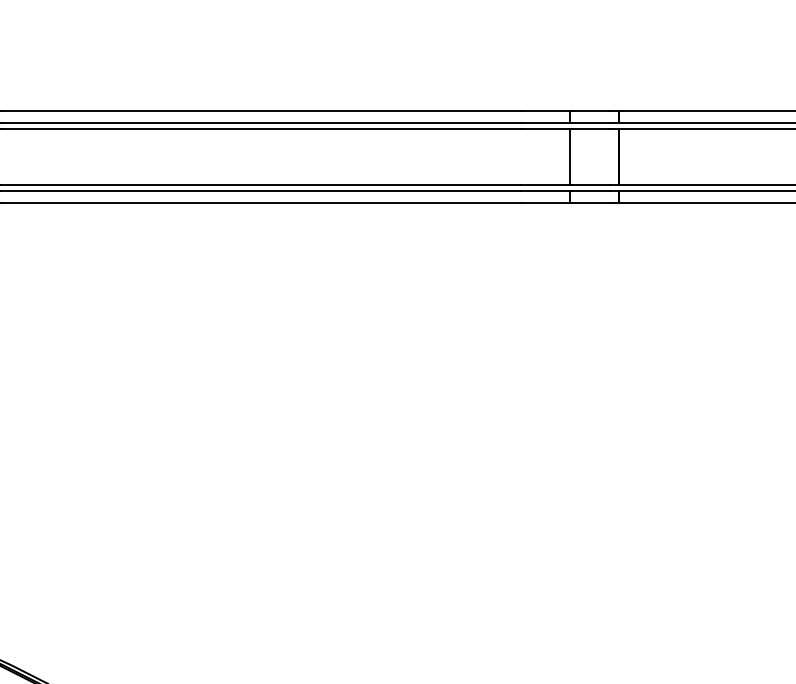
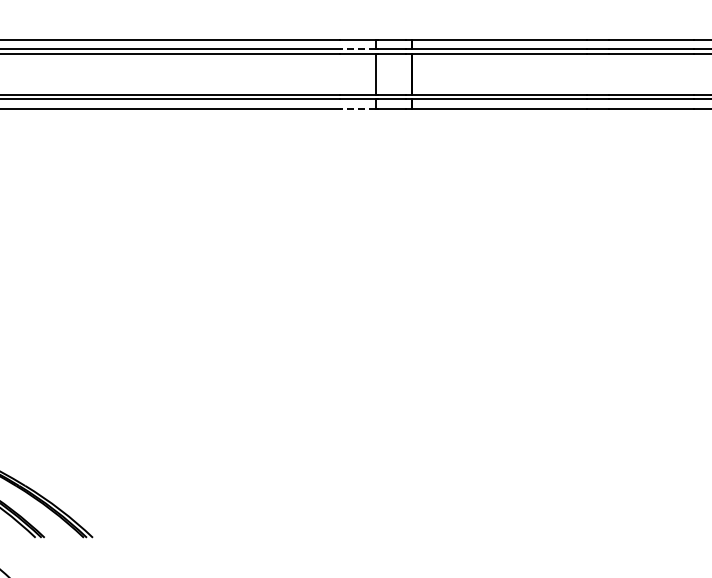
line: (544, 123) -> (357, 49), solid -> dashed
line: (544, 203) -> (357, 108), solid -> dashed

